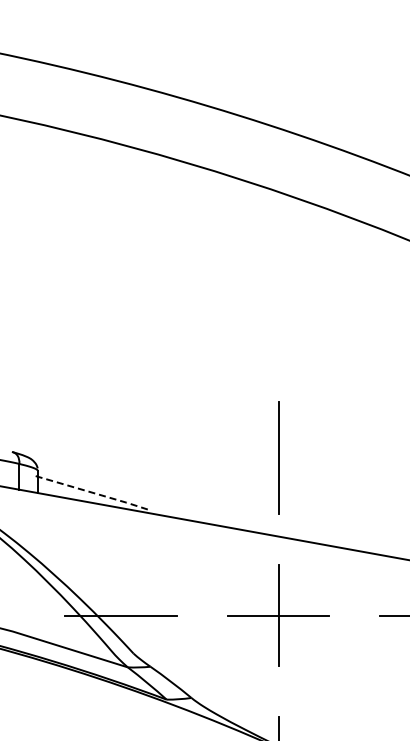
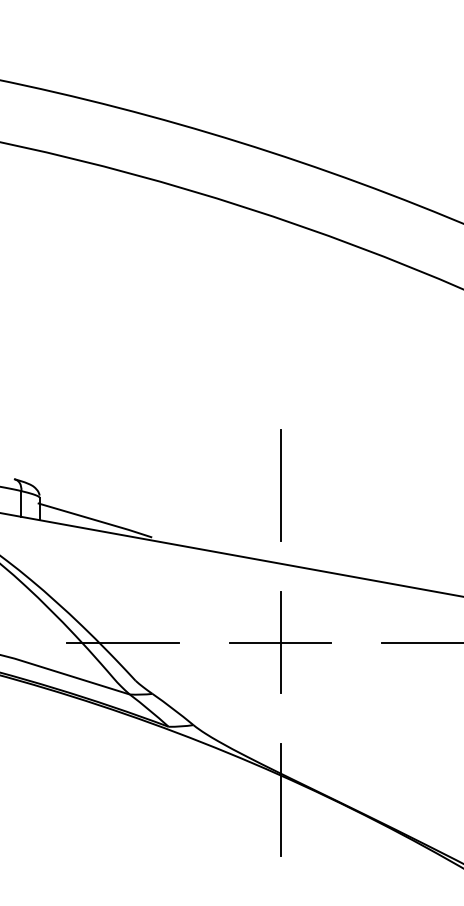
line: (94, 493) -> (96, 520), dashed -> solid

